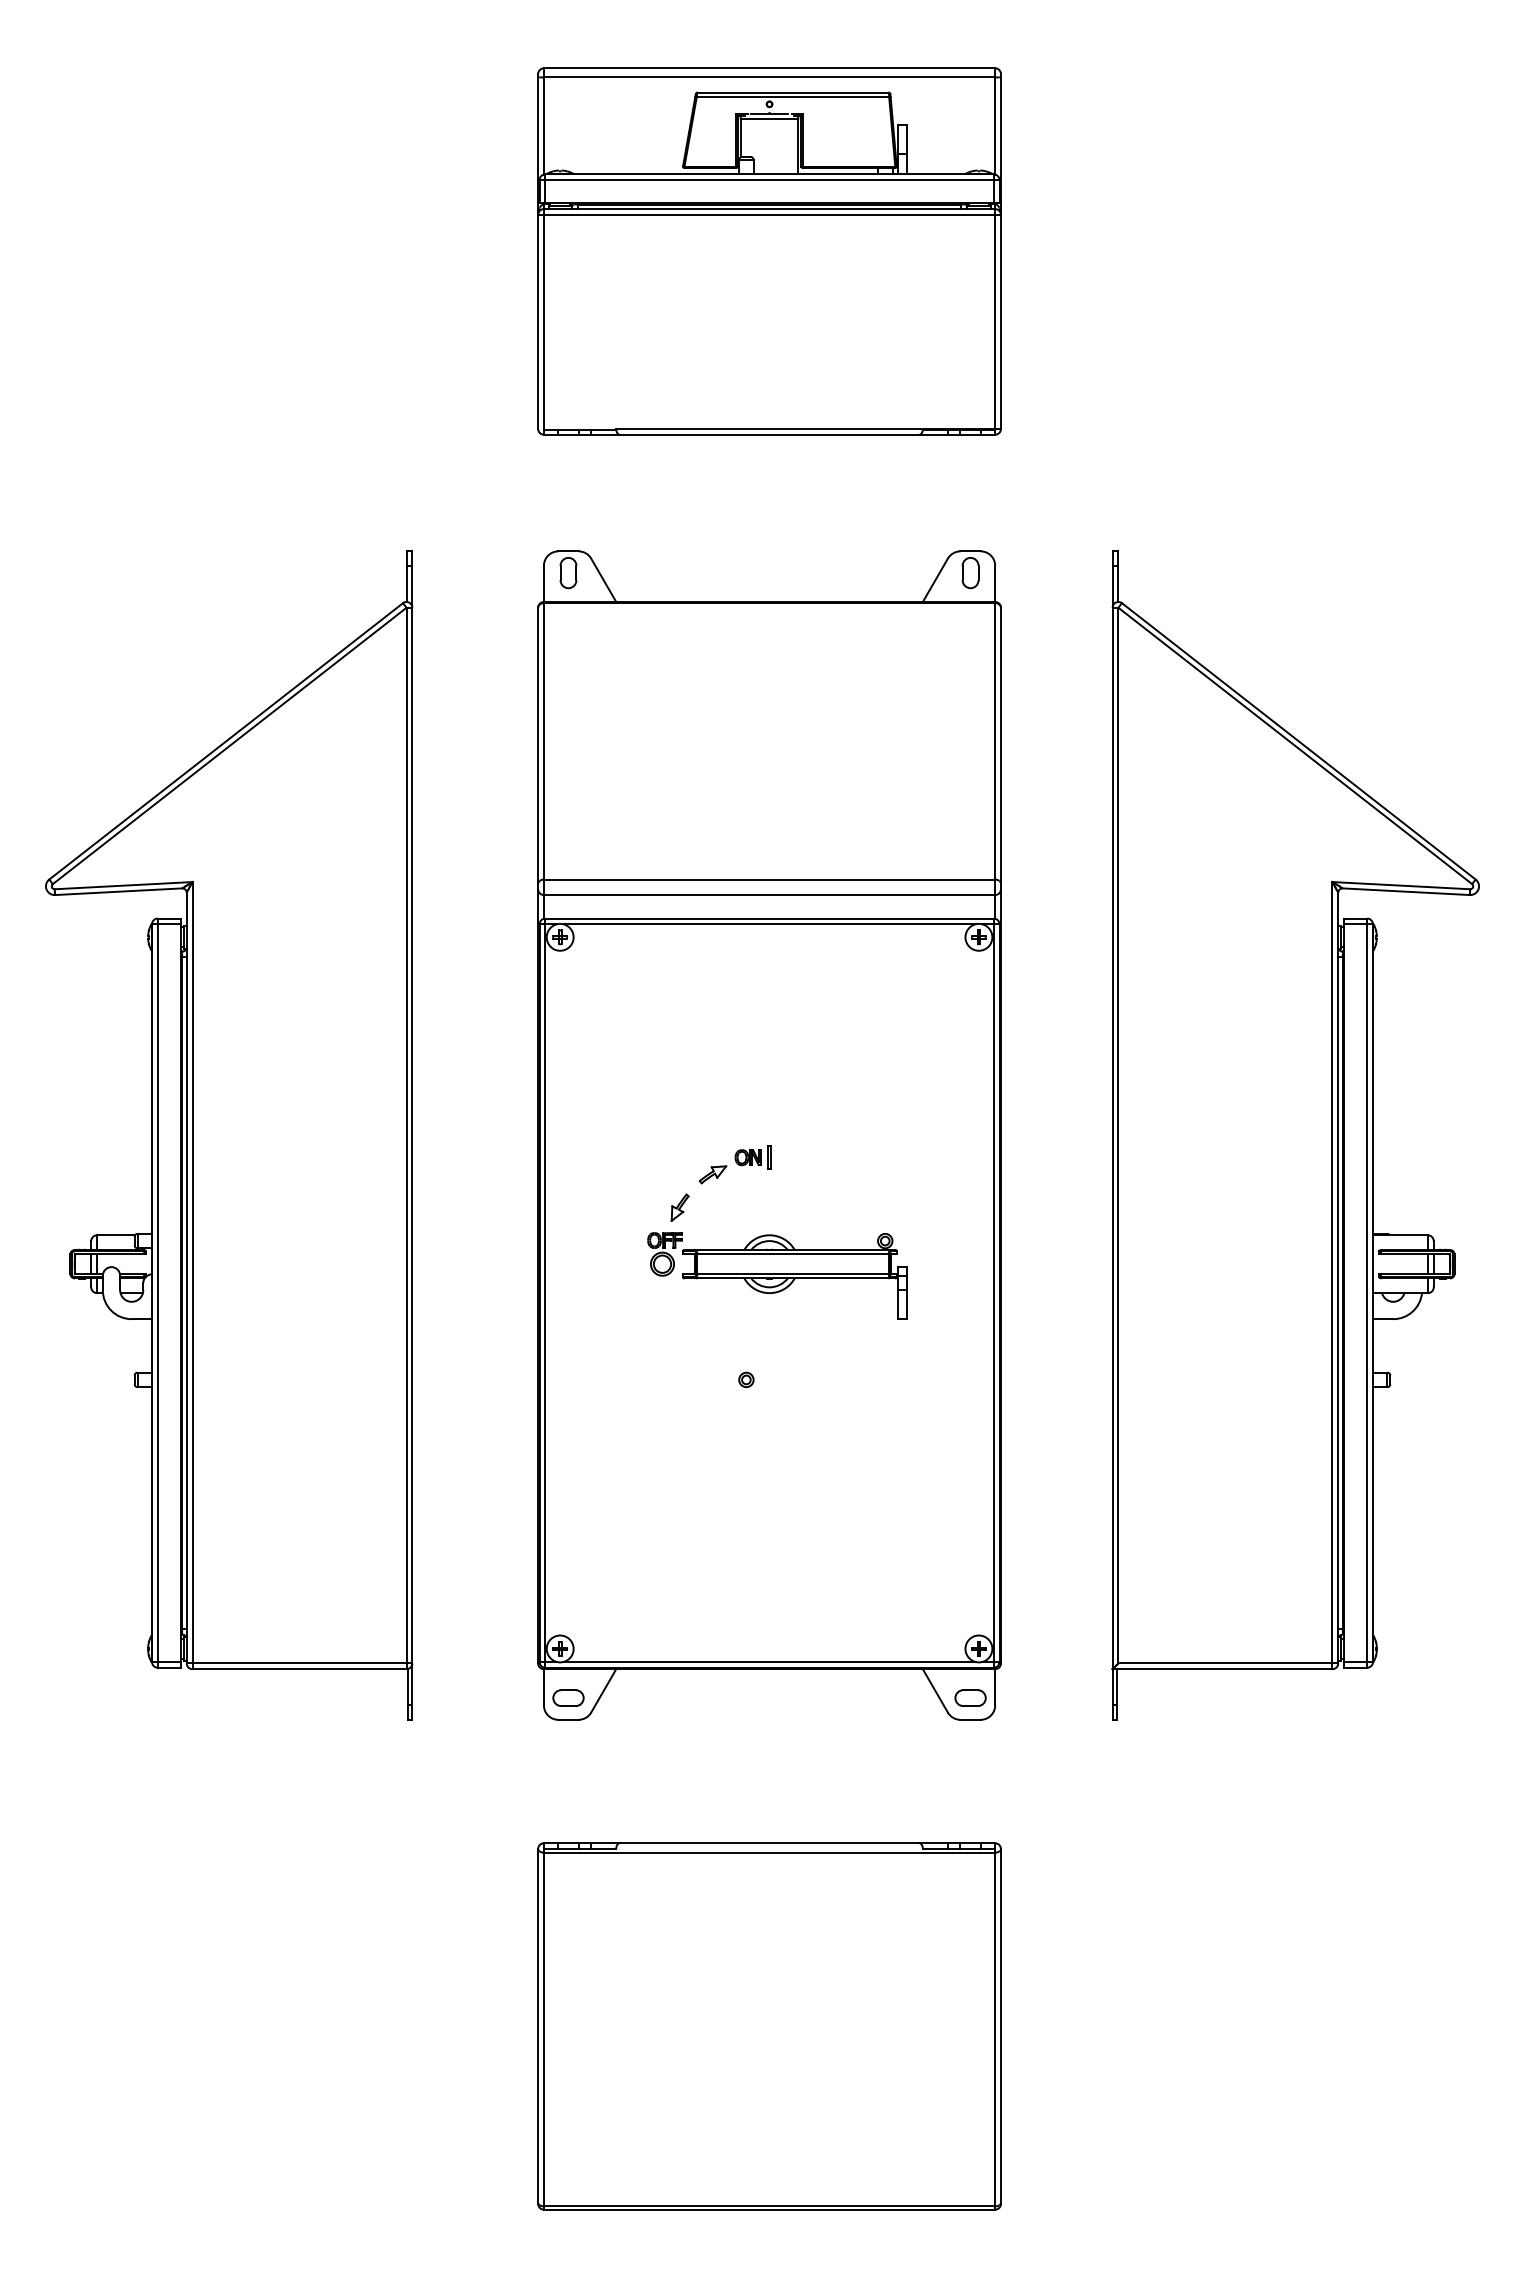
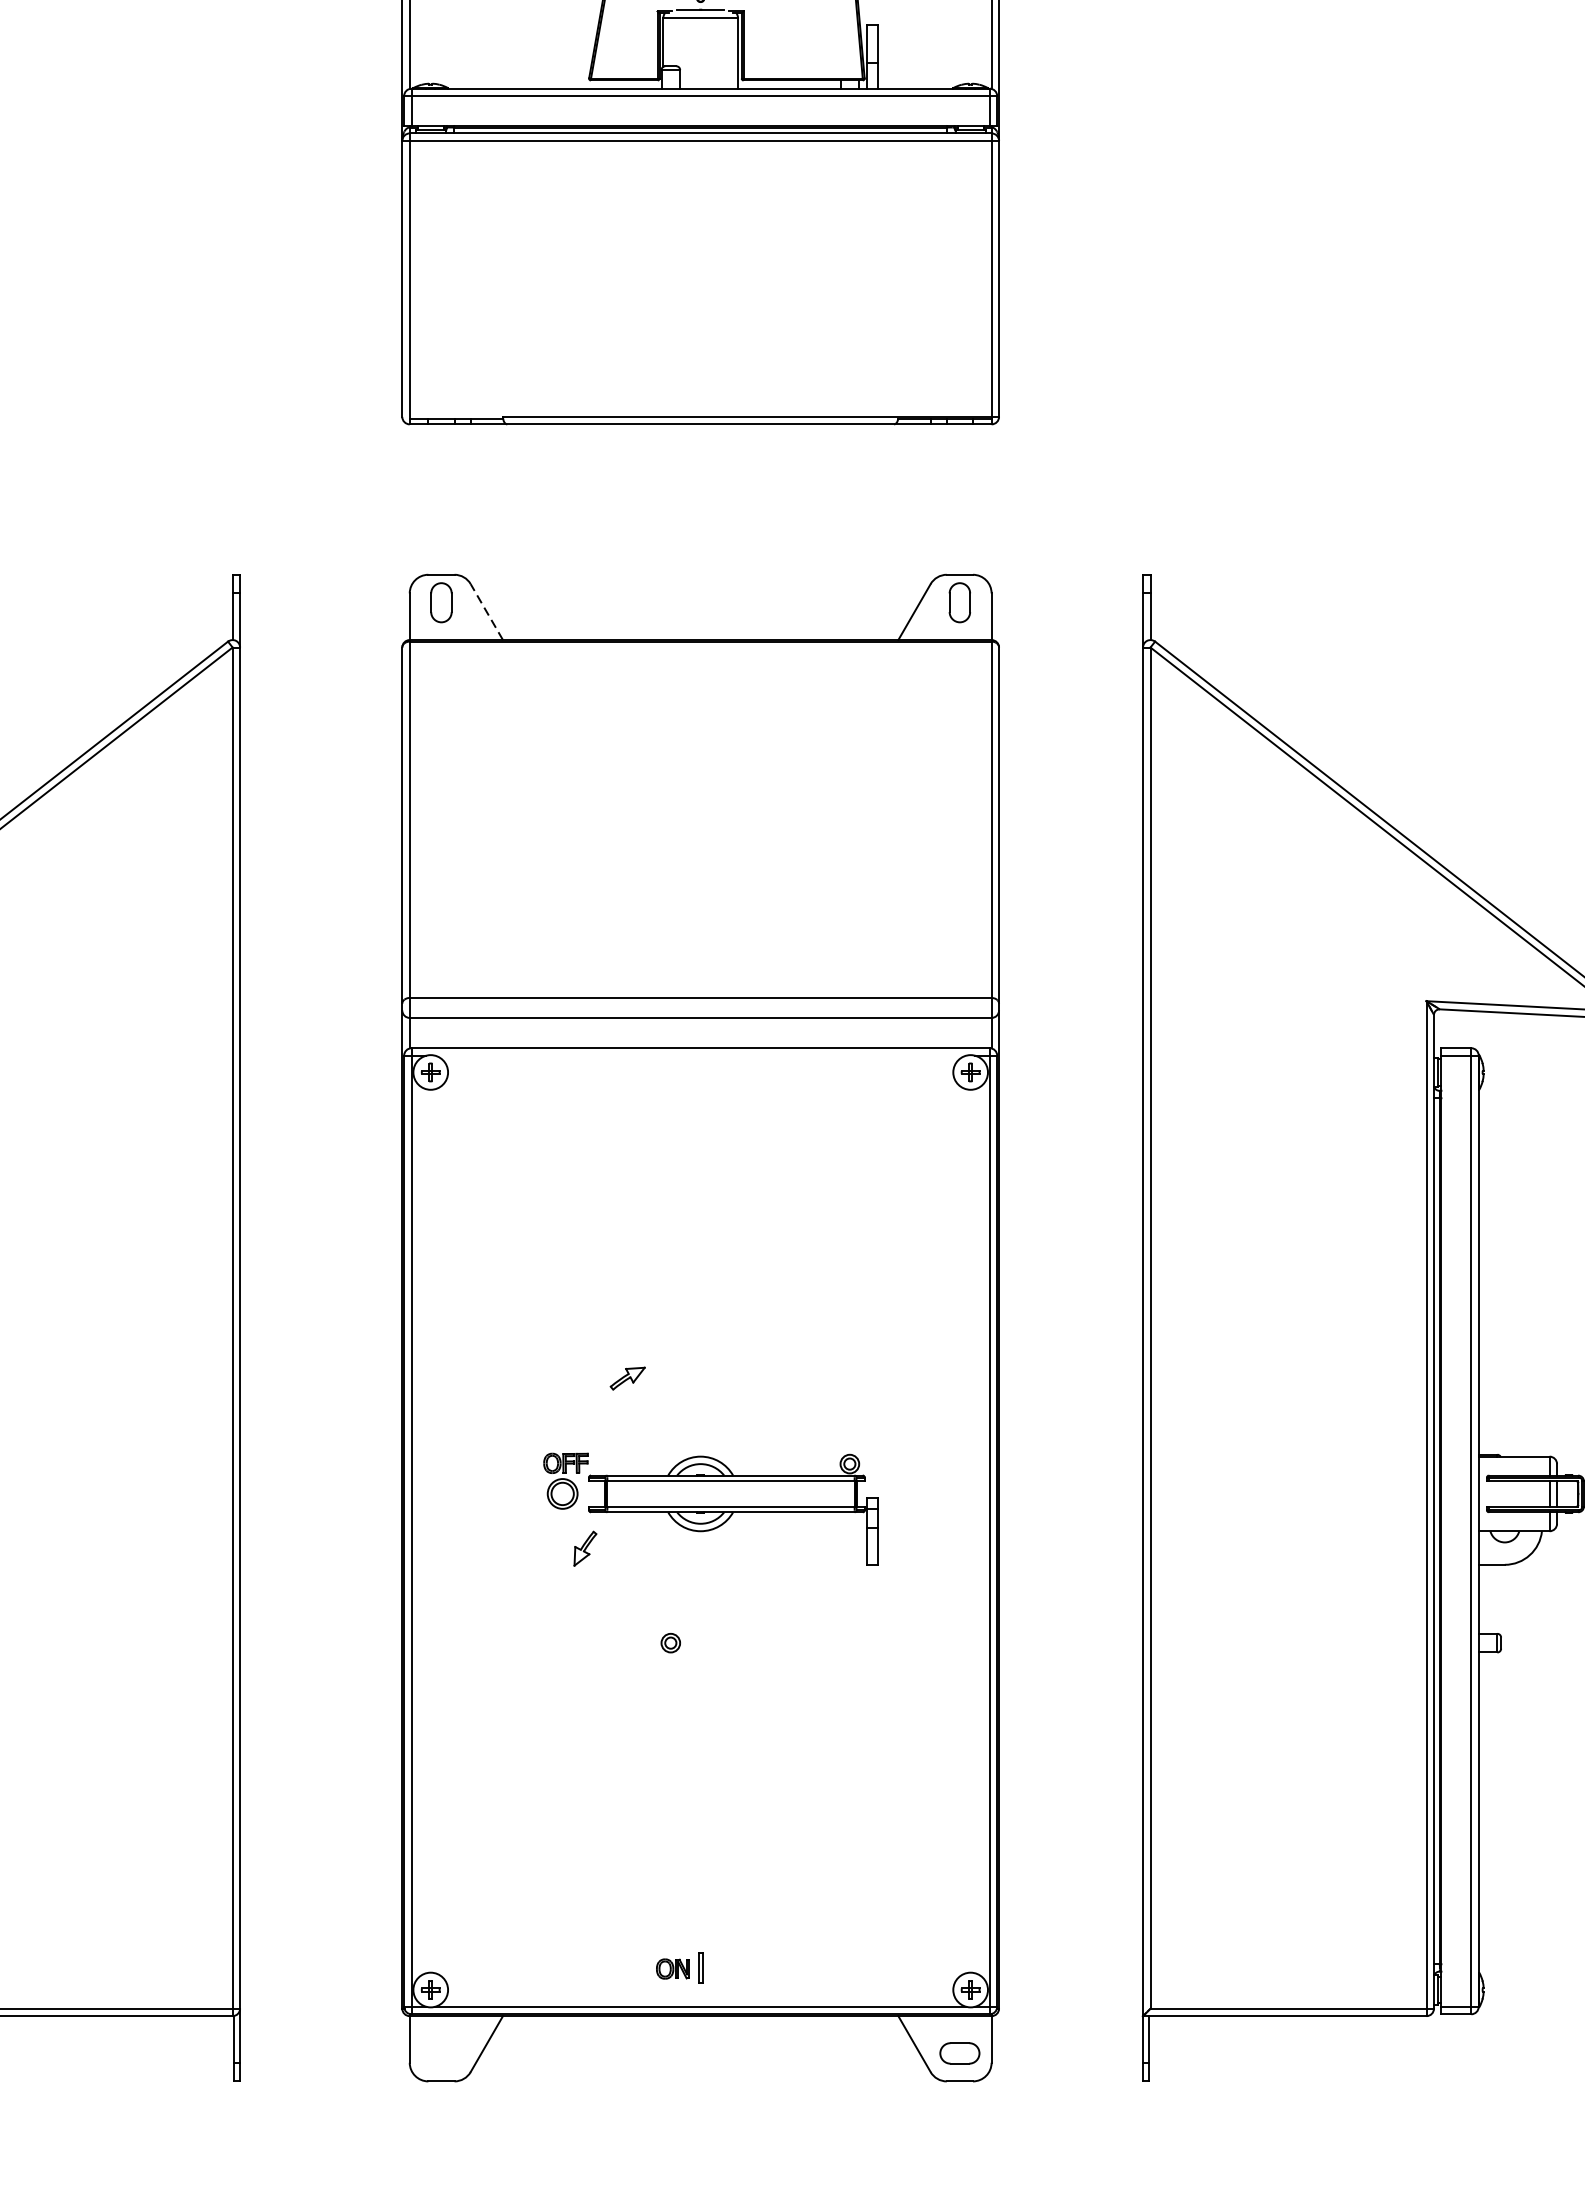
line: (603, 579) -> (486, 611), solid -> dashed
line: (769, 924) -> (700, 1055), removed
part: (752, 1157) -> (678, 1968), moved
part: (679, 1207) -> (584, 1548), moved
part: (568, 1697) -> (441, 2052), removed

